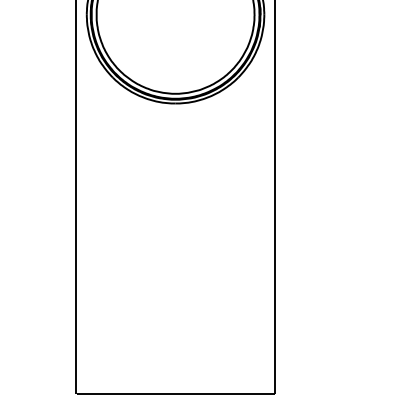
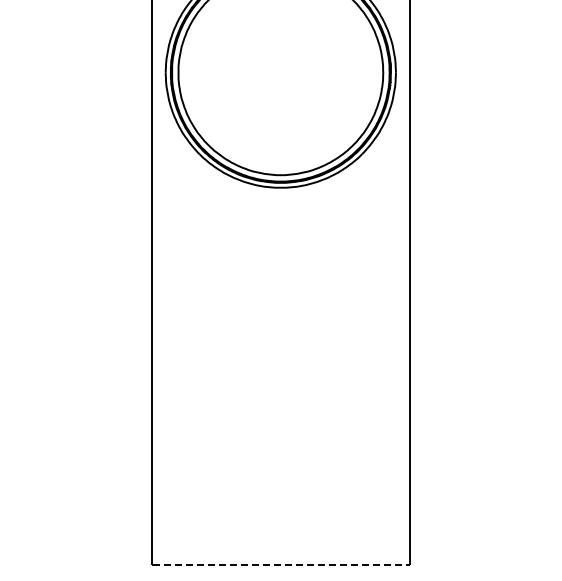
line: (176, 394) -> (281, 564), solid -> dashed

